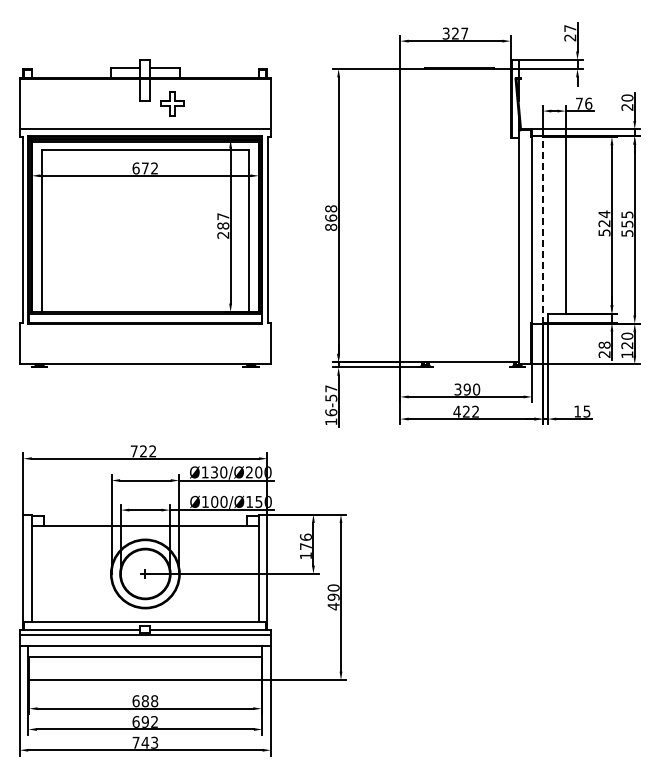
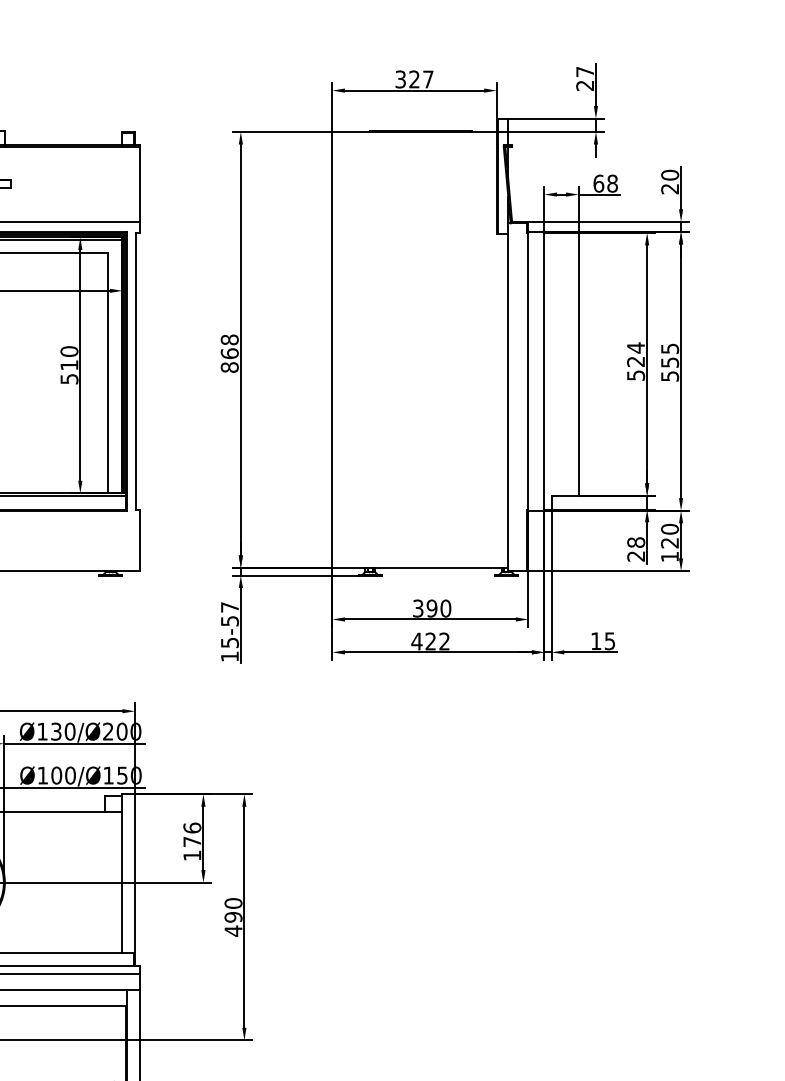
text: (583, 103) -> (604, 183), 76 -> 68
text: (223, 225) -> (69, 364), 287 -> 510
line: (542, 229) -> (543, 370), dashed -> solid
text: (331, 412) -> (230, 642), 16-57 -> 15-57

